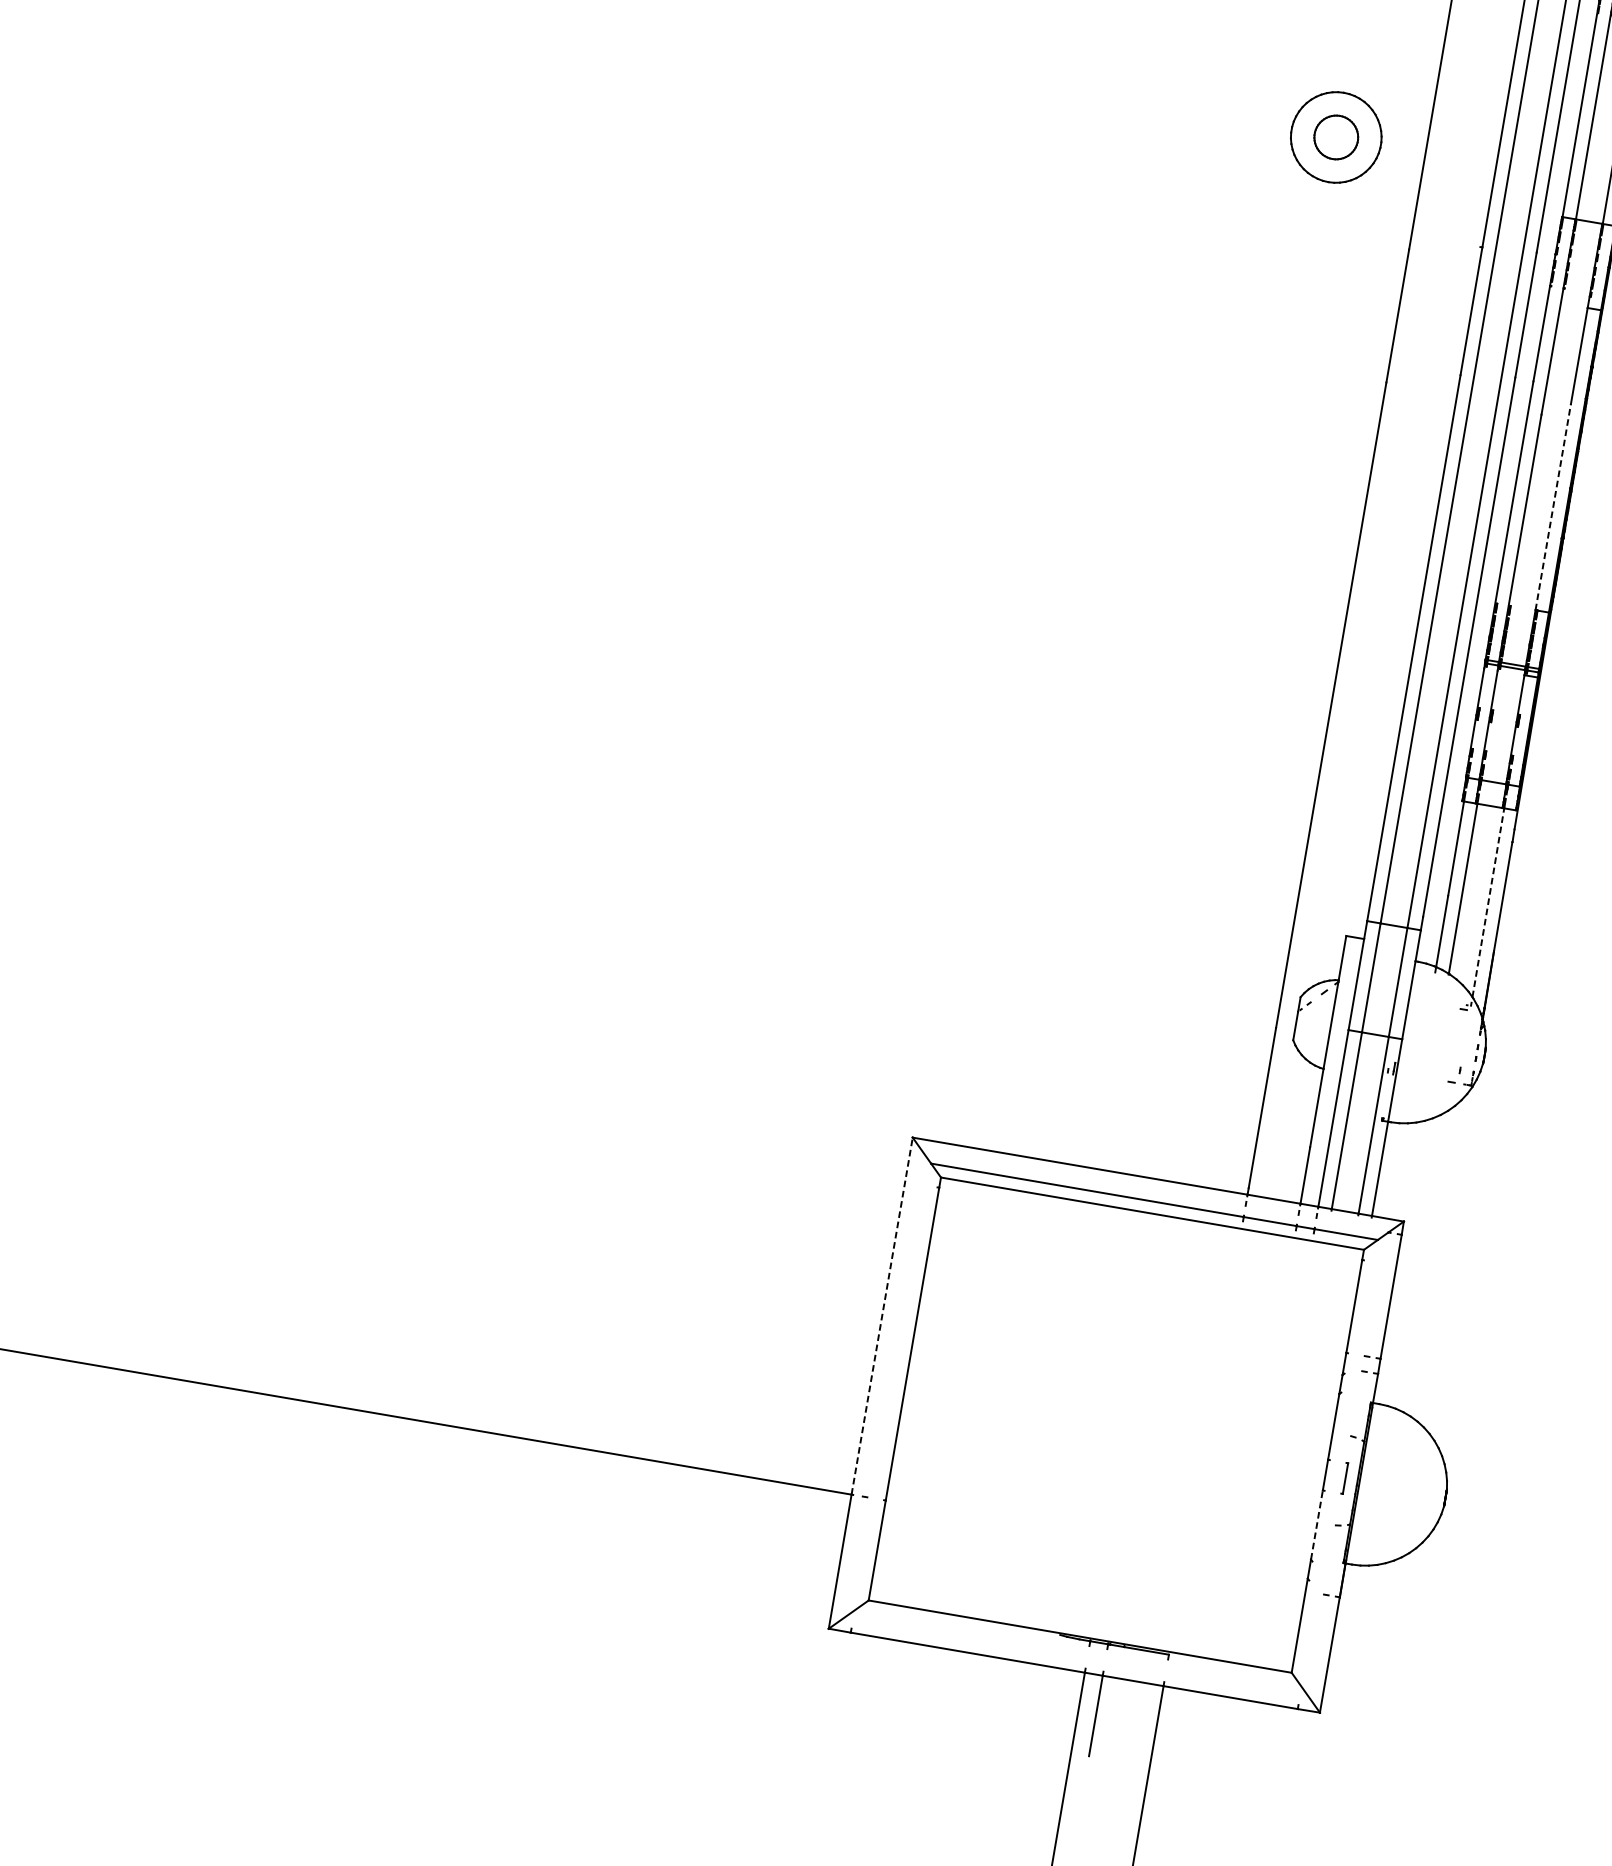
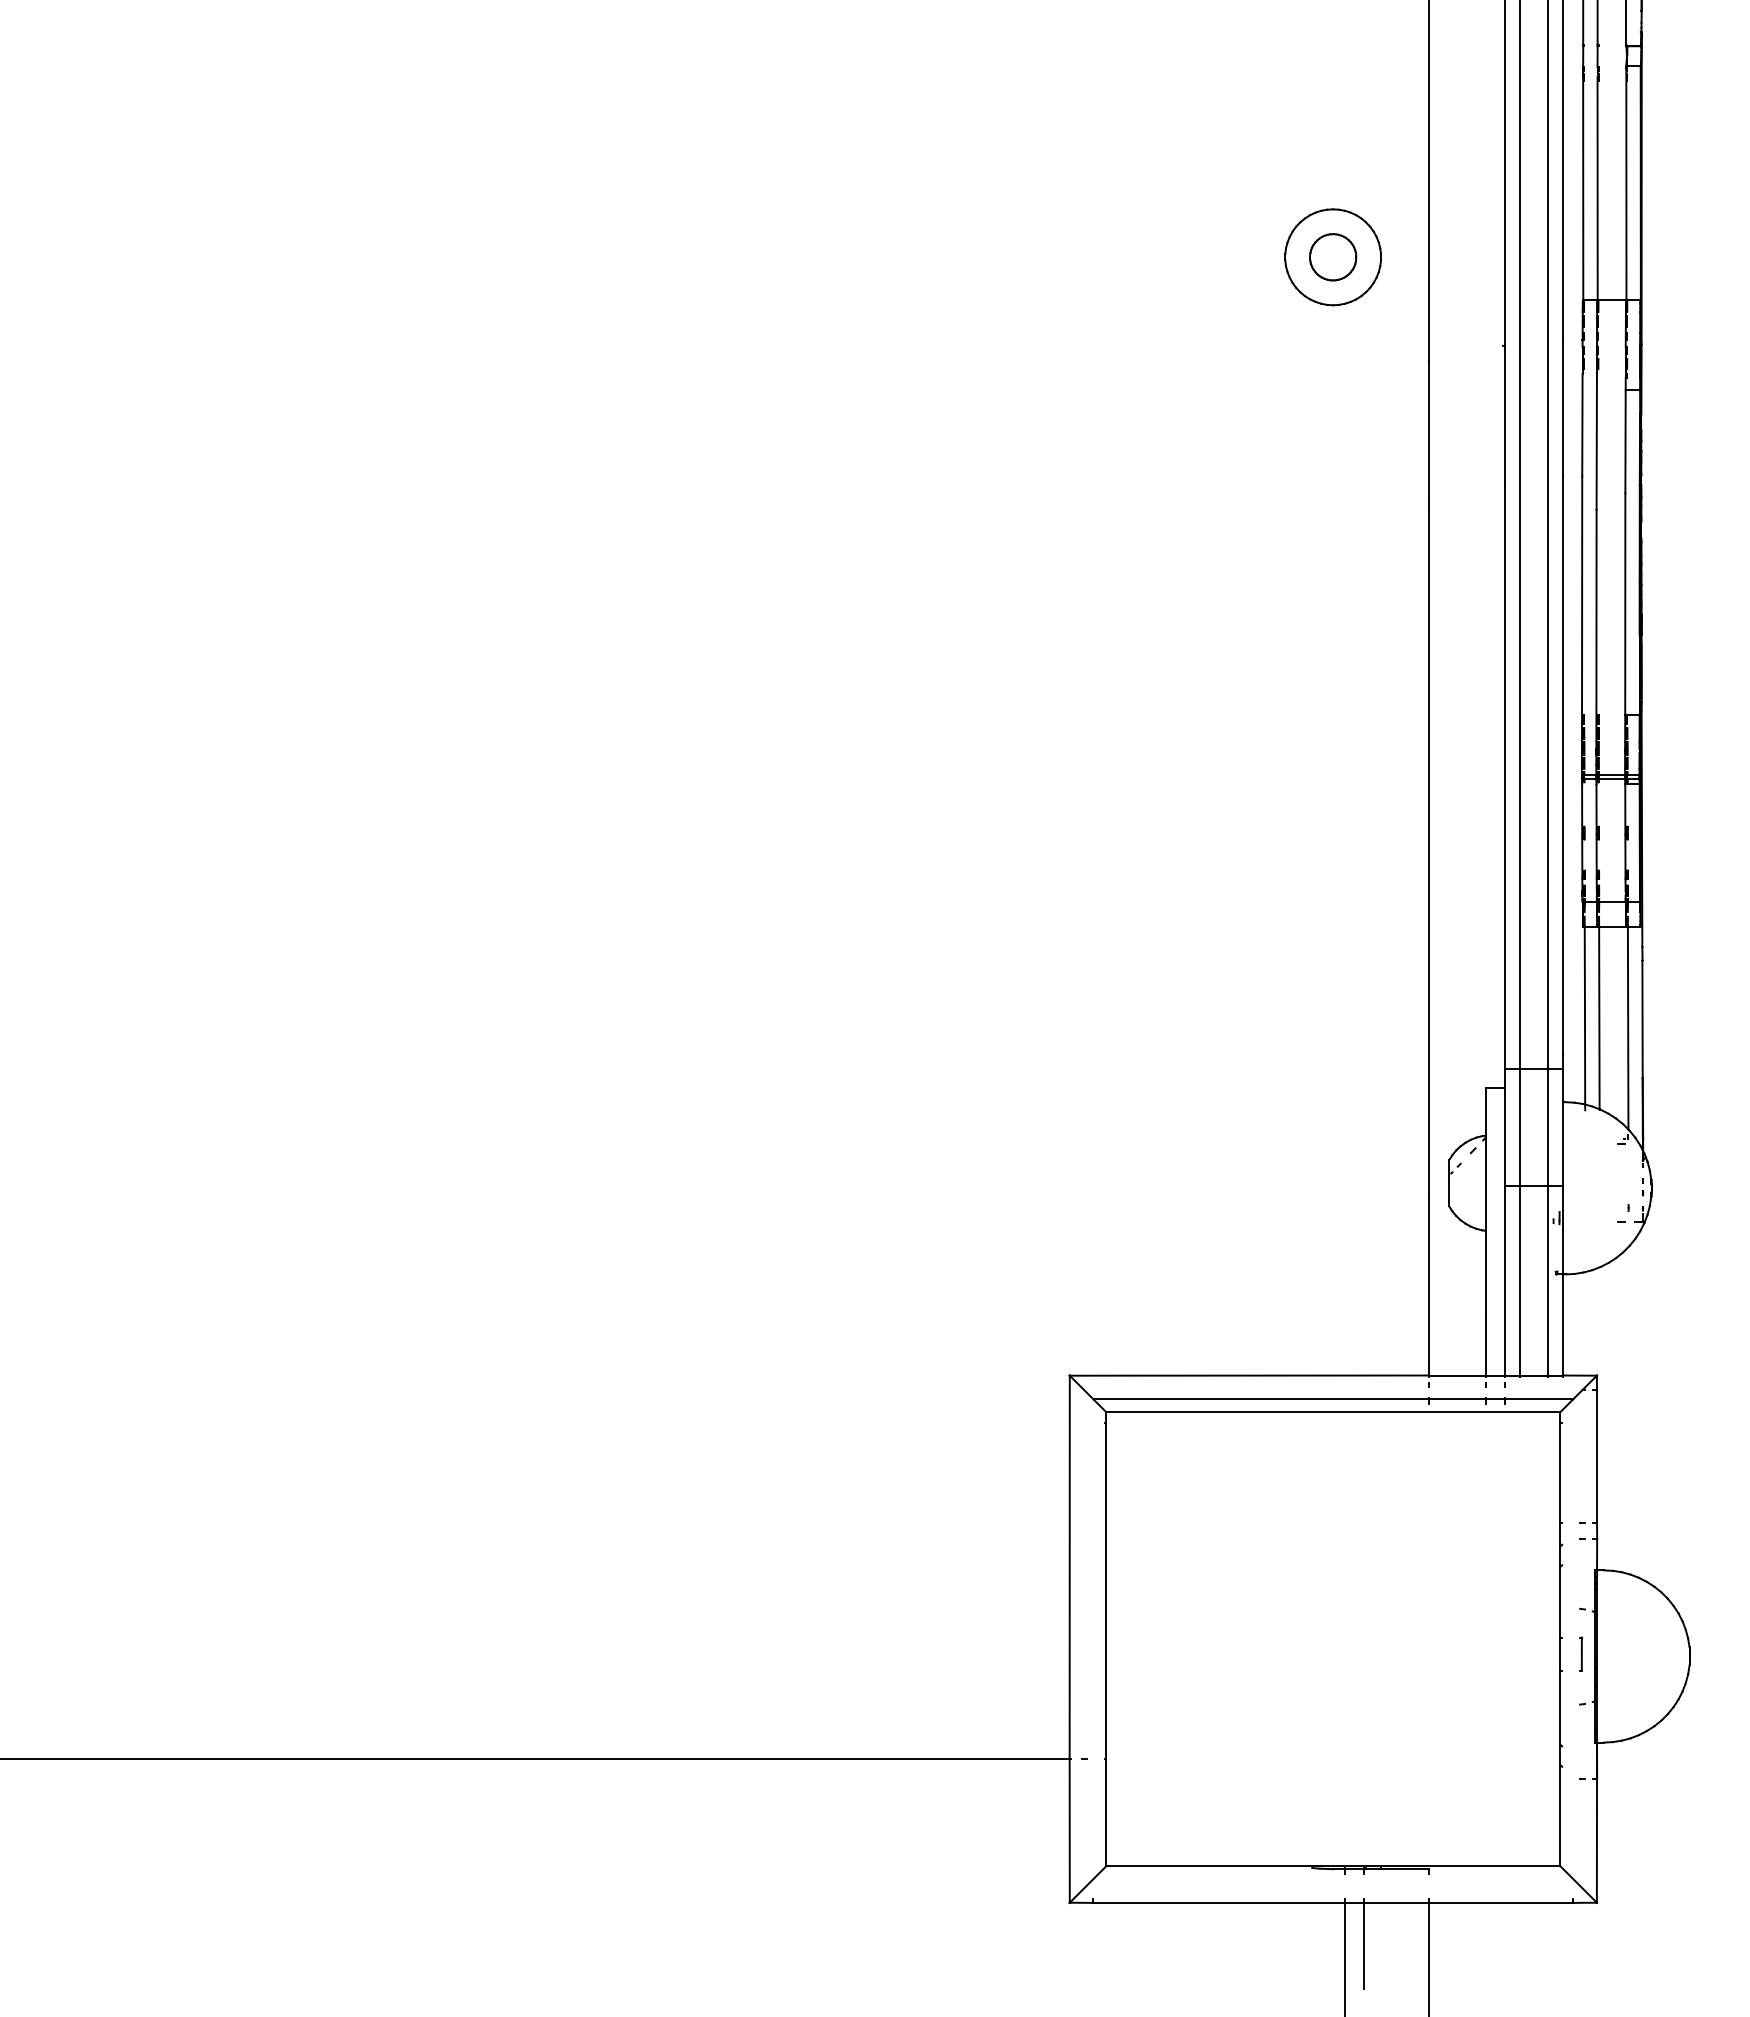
line: (1553, 507) -> (1625, 604), dashed -> solid
line: (1488, 902) -> (1628, 1027), dashed -> solid
line: (881, 1316) -> (1069, 1567), dashed -> solid
line: (1317, 1524) -> (1560, 1707), dashed -> solid

